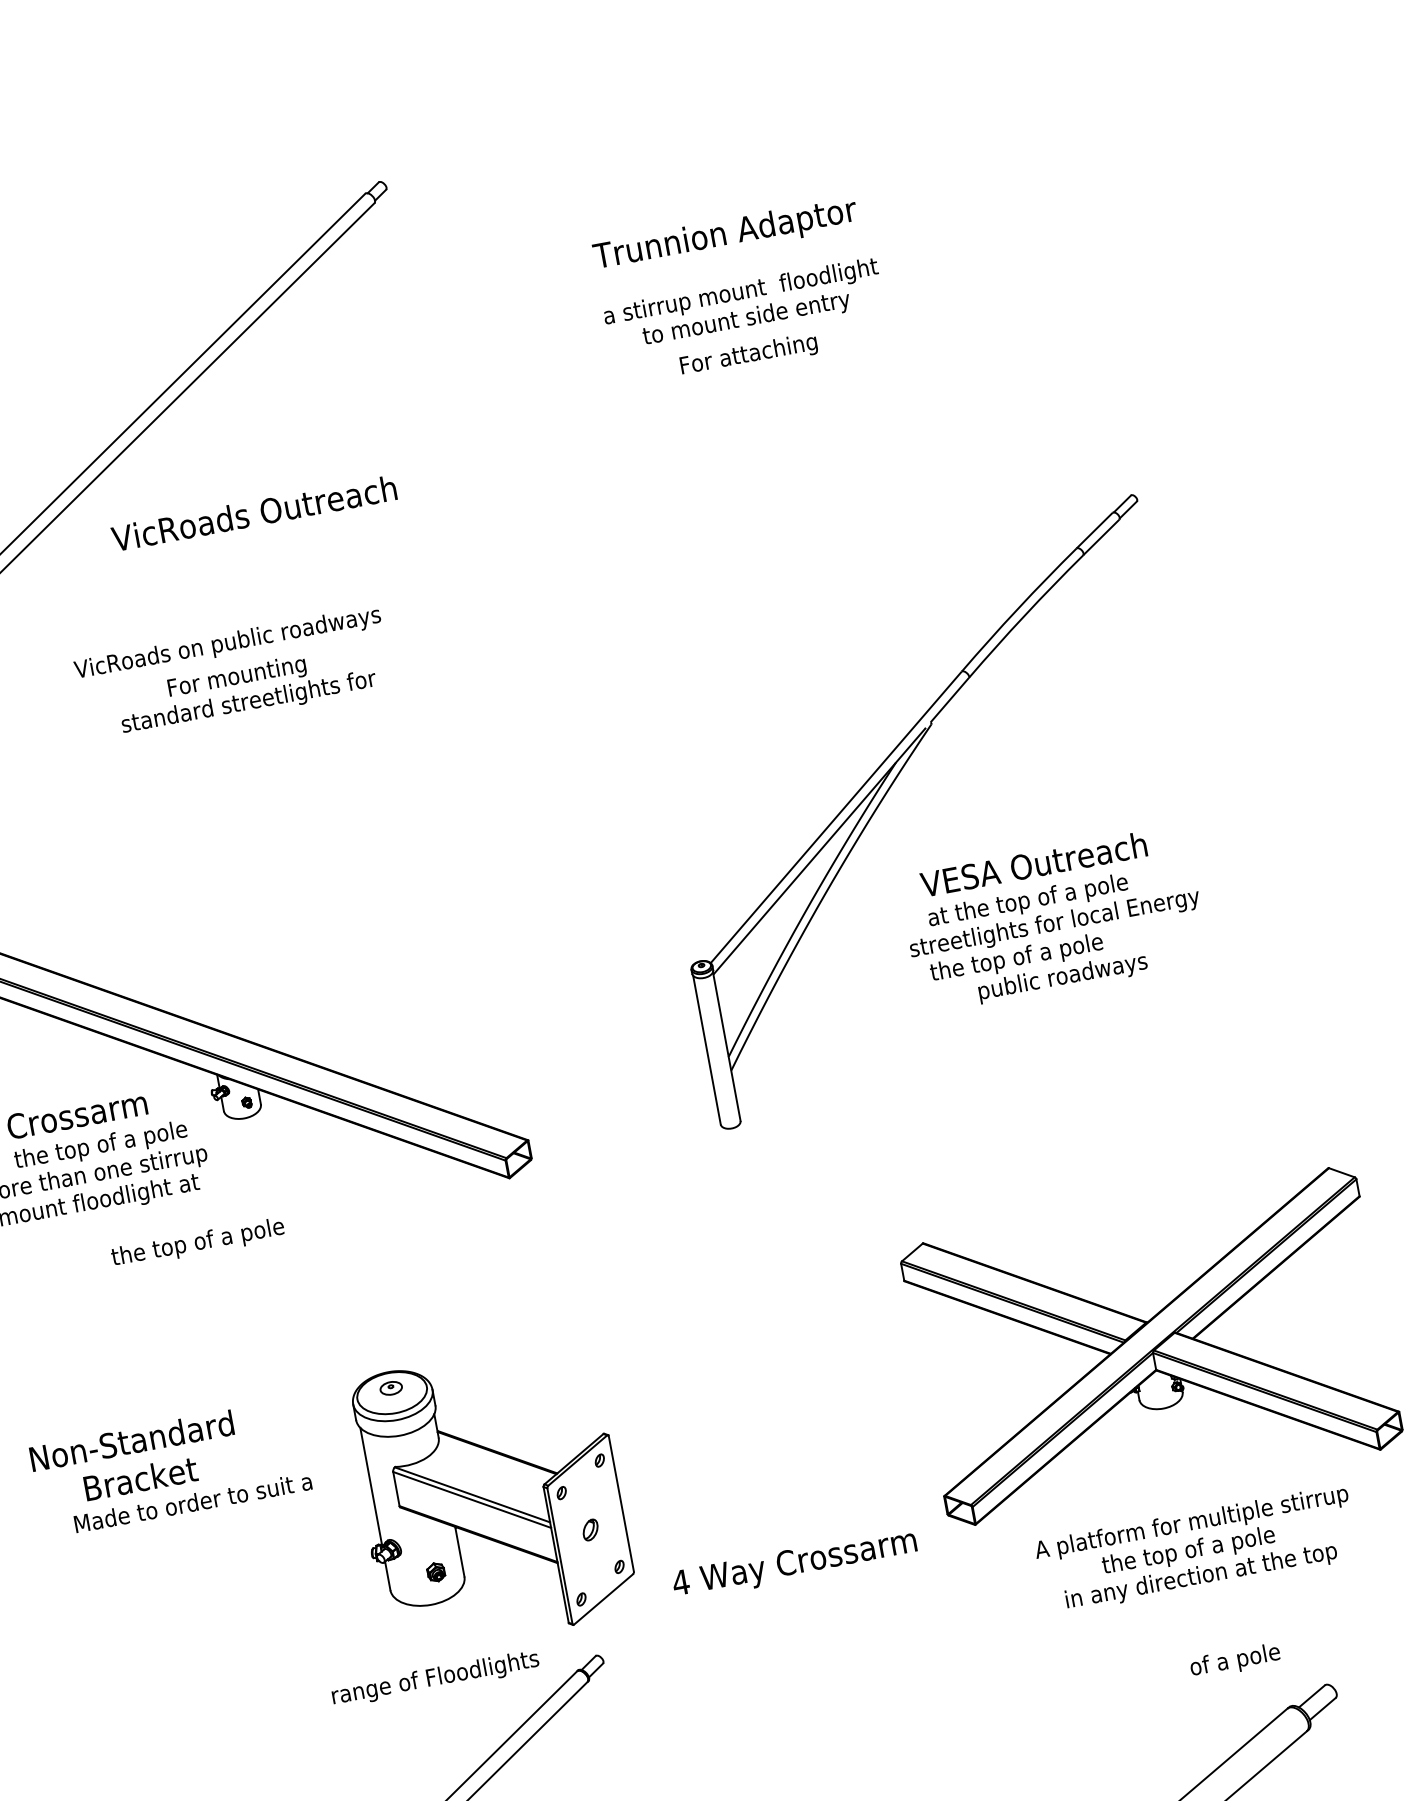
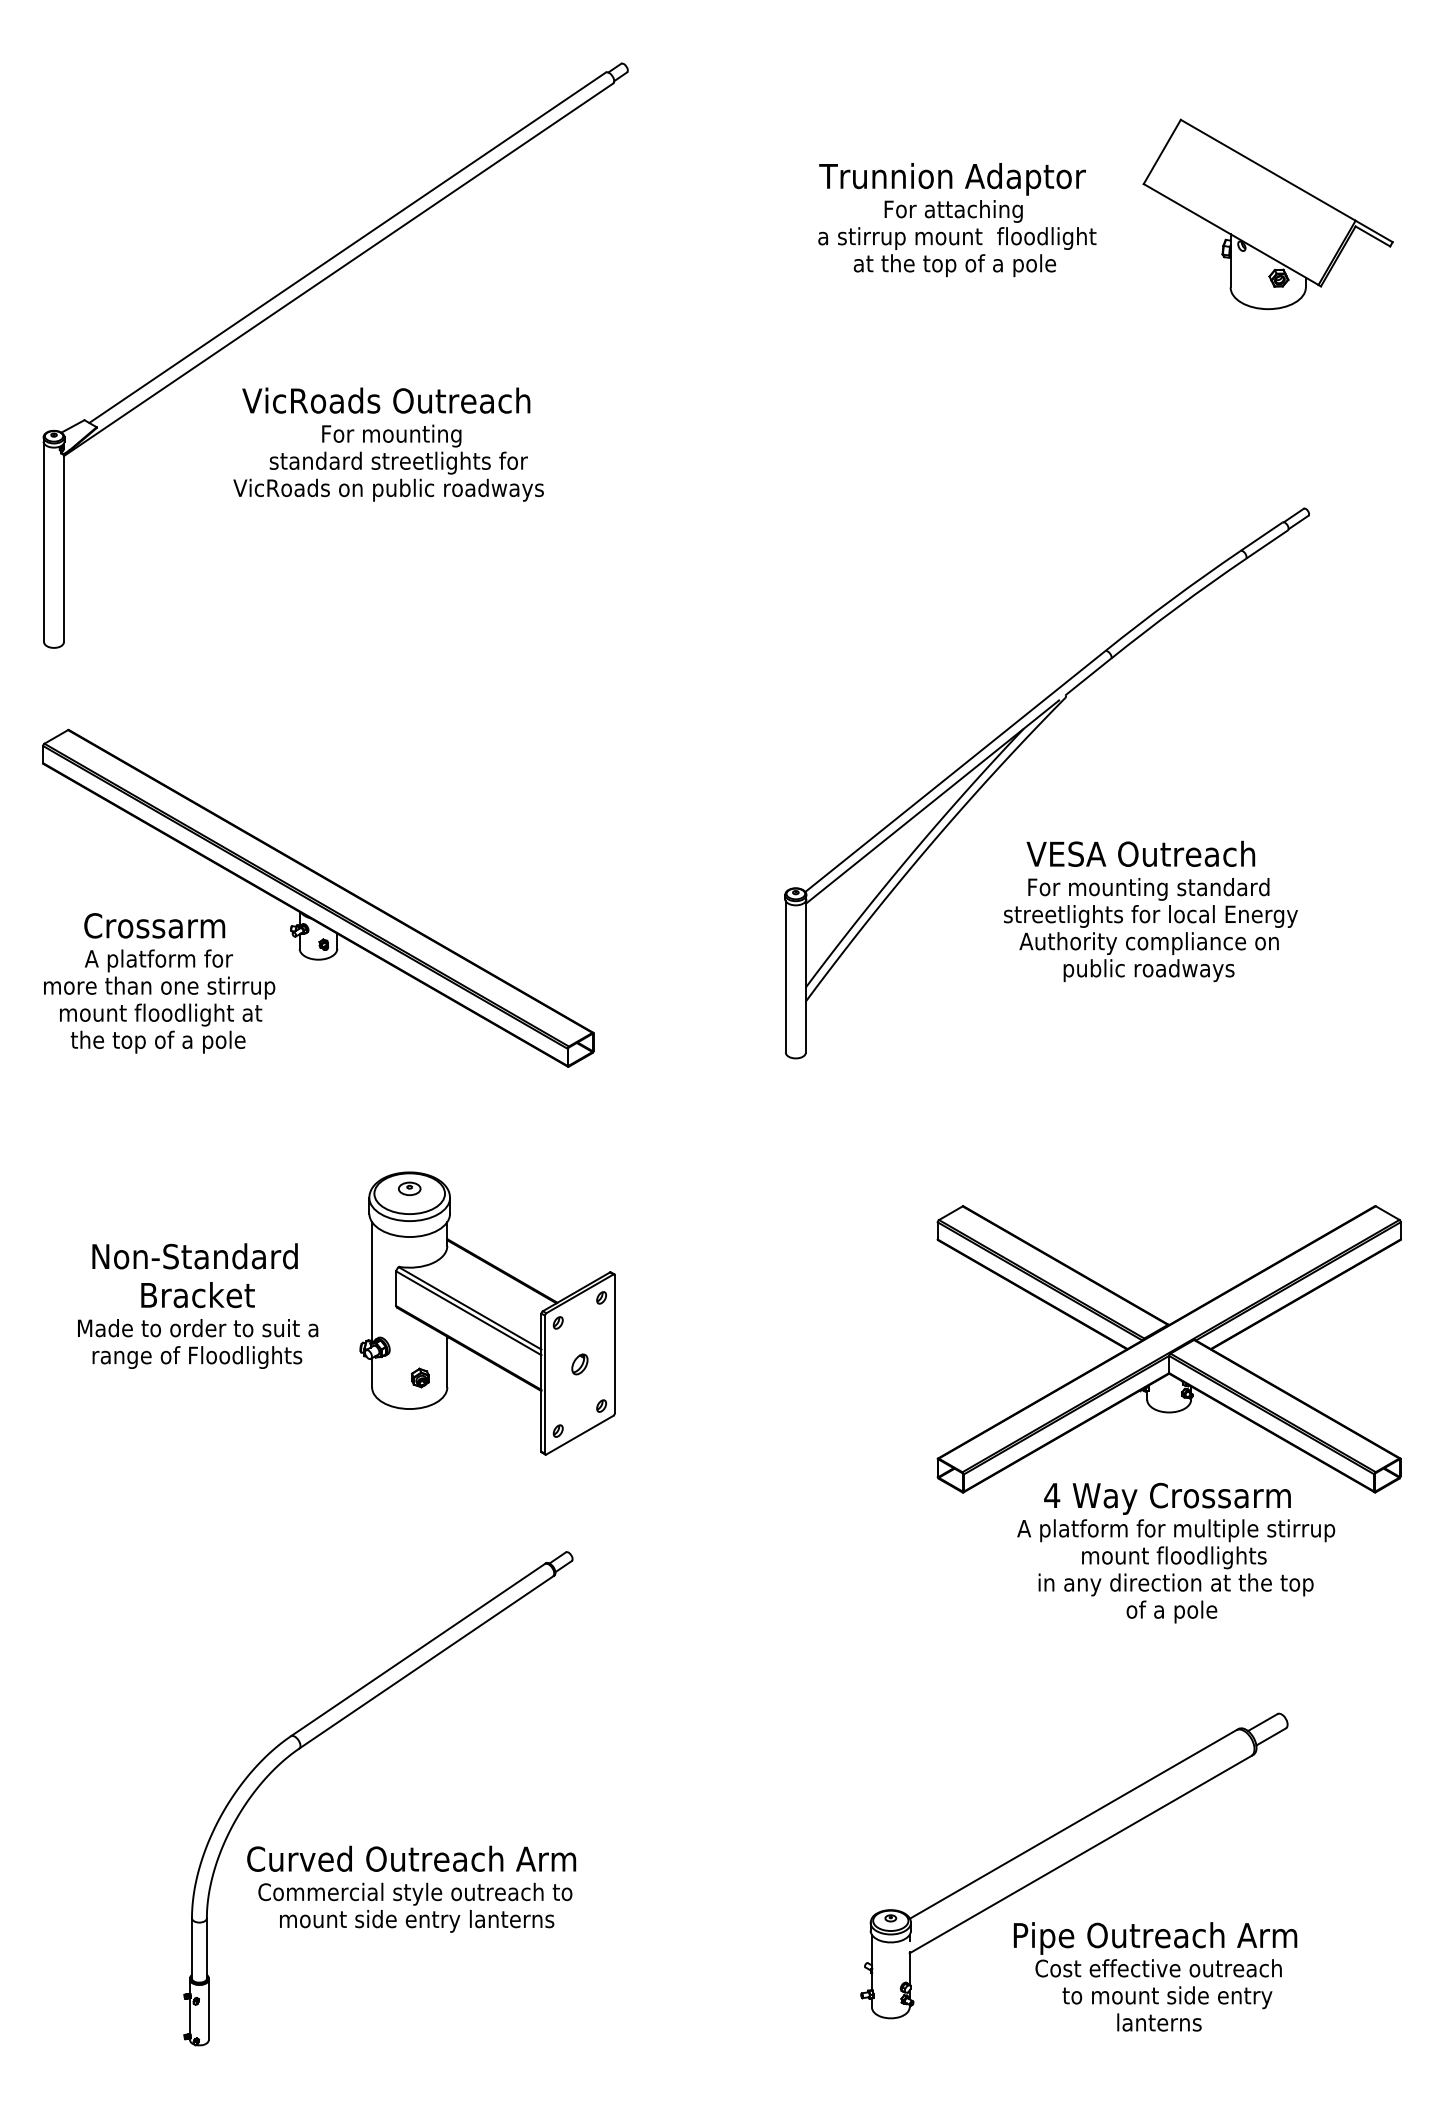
part: (1041, 212) -> (1267, 214), added
text: (746, 319) -> (957, 265), to mount side entry -> at the top of a pole
text: (748, 355) -> (953, 211), moved
text: (254, 513) -> (386, 400), moved
text: (246, 689) -> (398, 449), moved
text: (1047, 898) -> (1148, 889), at the top of a pole -> For mounting standard
text: (1057, 951) -> (1148, 943), the top of a pole -> Authority compliance on
text: (100, 1145) -> (171, 960), the top of a pole -> A platform for
text: (197, 1242) -> (157, 1041), moved
text: (131, 1441) -> (194, 1256), moved
text: (140, 1479) -> (197, 1295), moved
part: (490, 1496) -> (487, 1313), moved
text: (1194, 1550) -> (1173, 1557), the top of a pole -> mount floodlights
text: (794, 1564) -> (1167, 1498), moved
text: (1234, 1660) -> (1171, 1611), moved
text: (435, 1678) -> (197, 1357), moved

